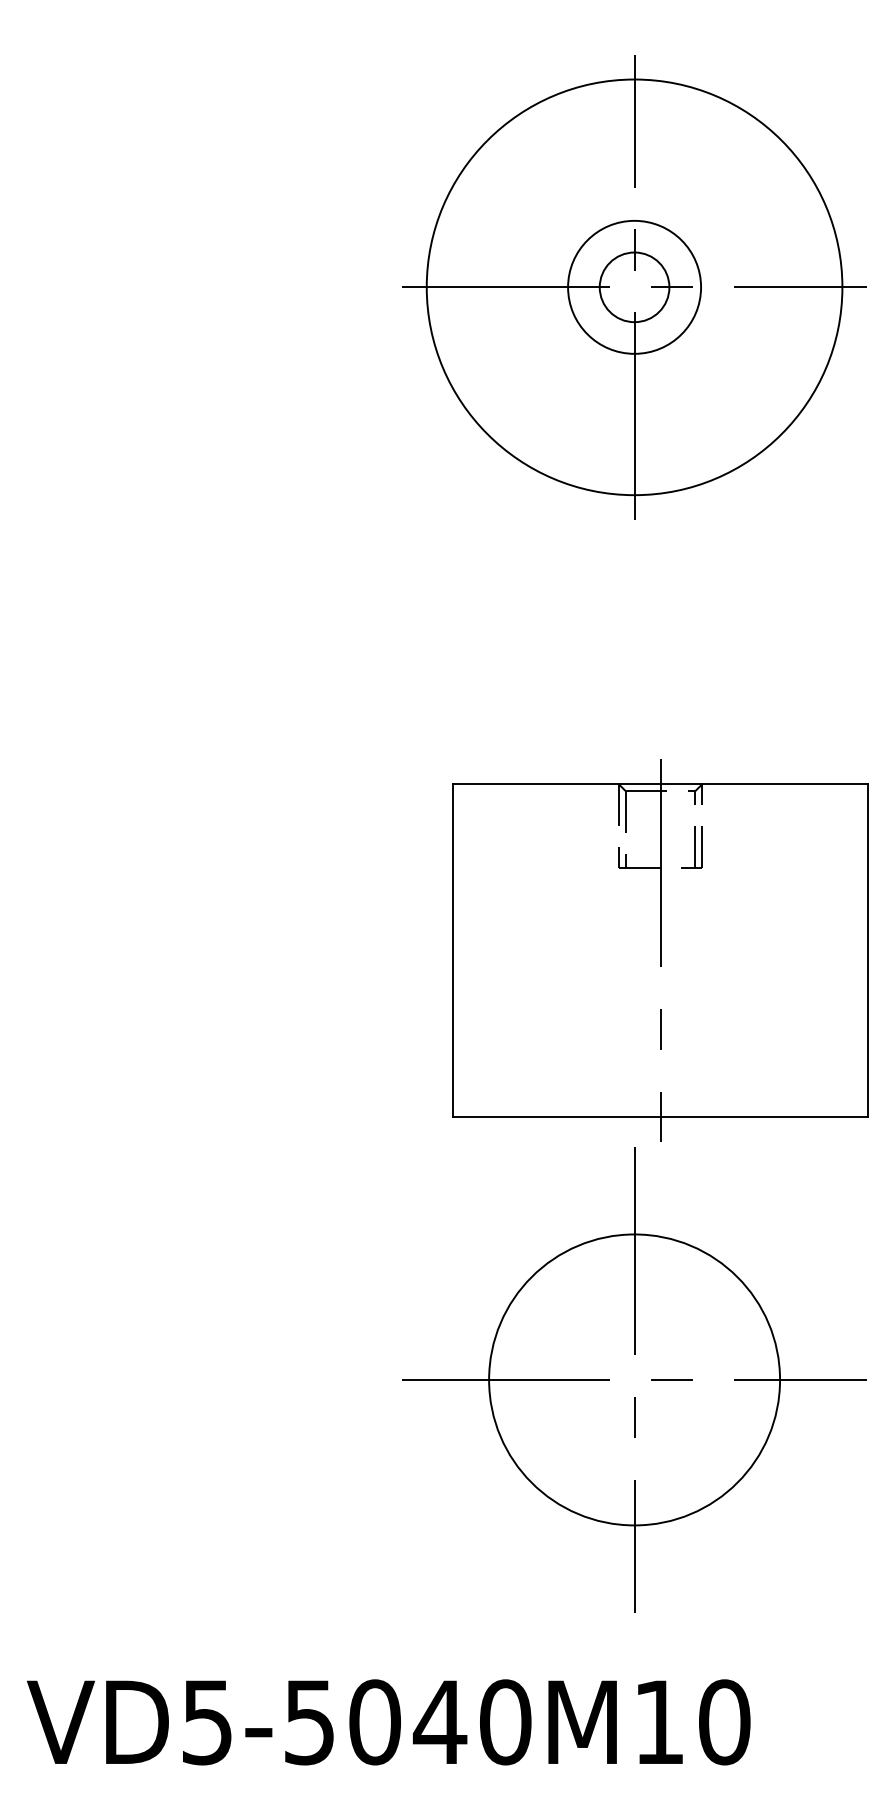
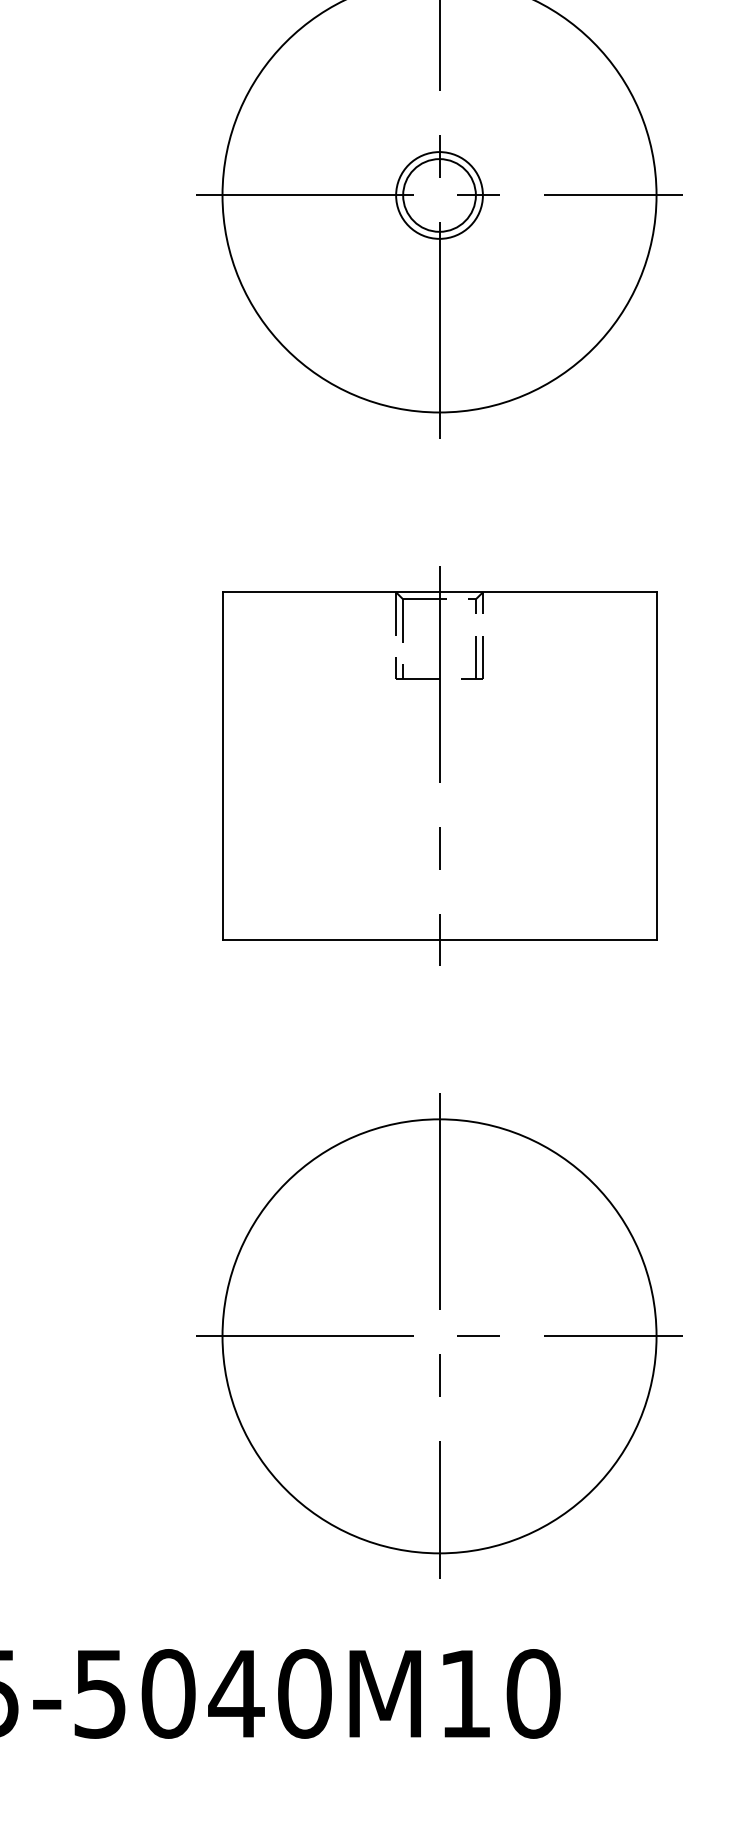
circle: (634, 286) -> (439, 194), size x0.62
part: (660, 950) -> (439, 765), moved
circle: (634, 1379) -> (439, 1335), size x1.43

